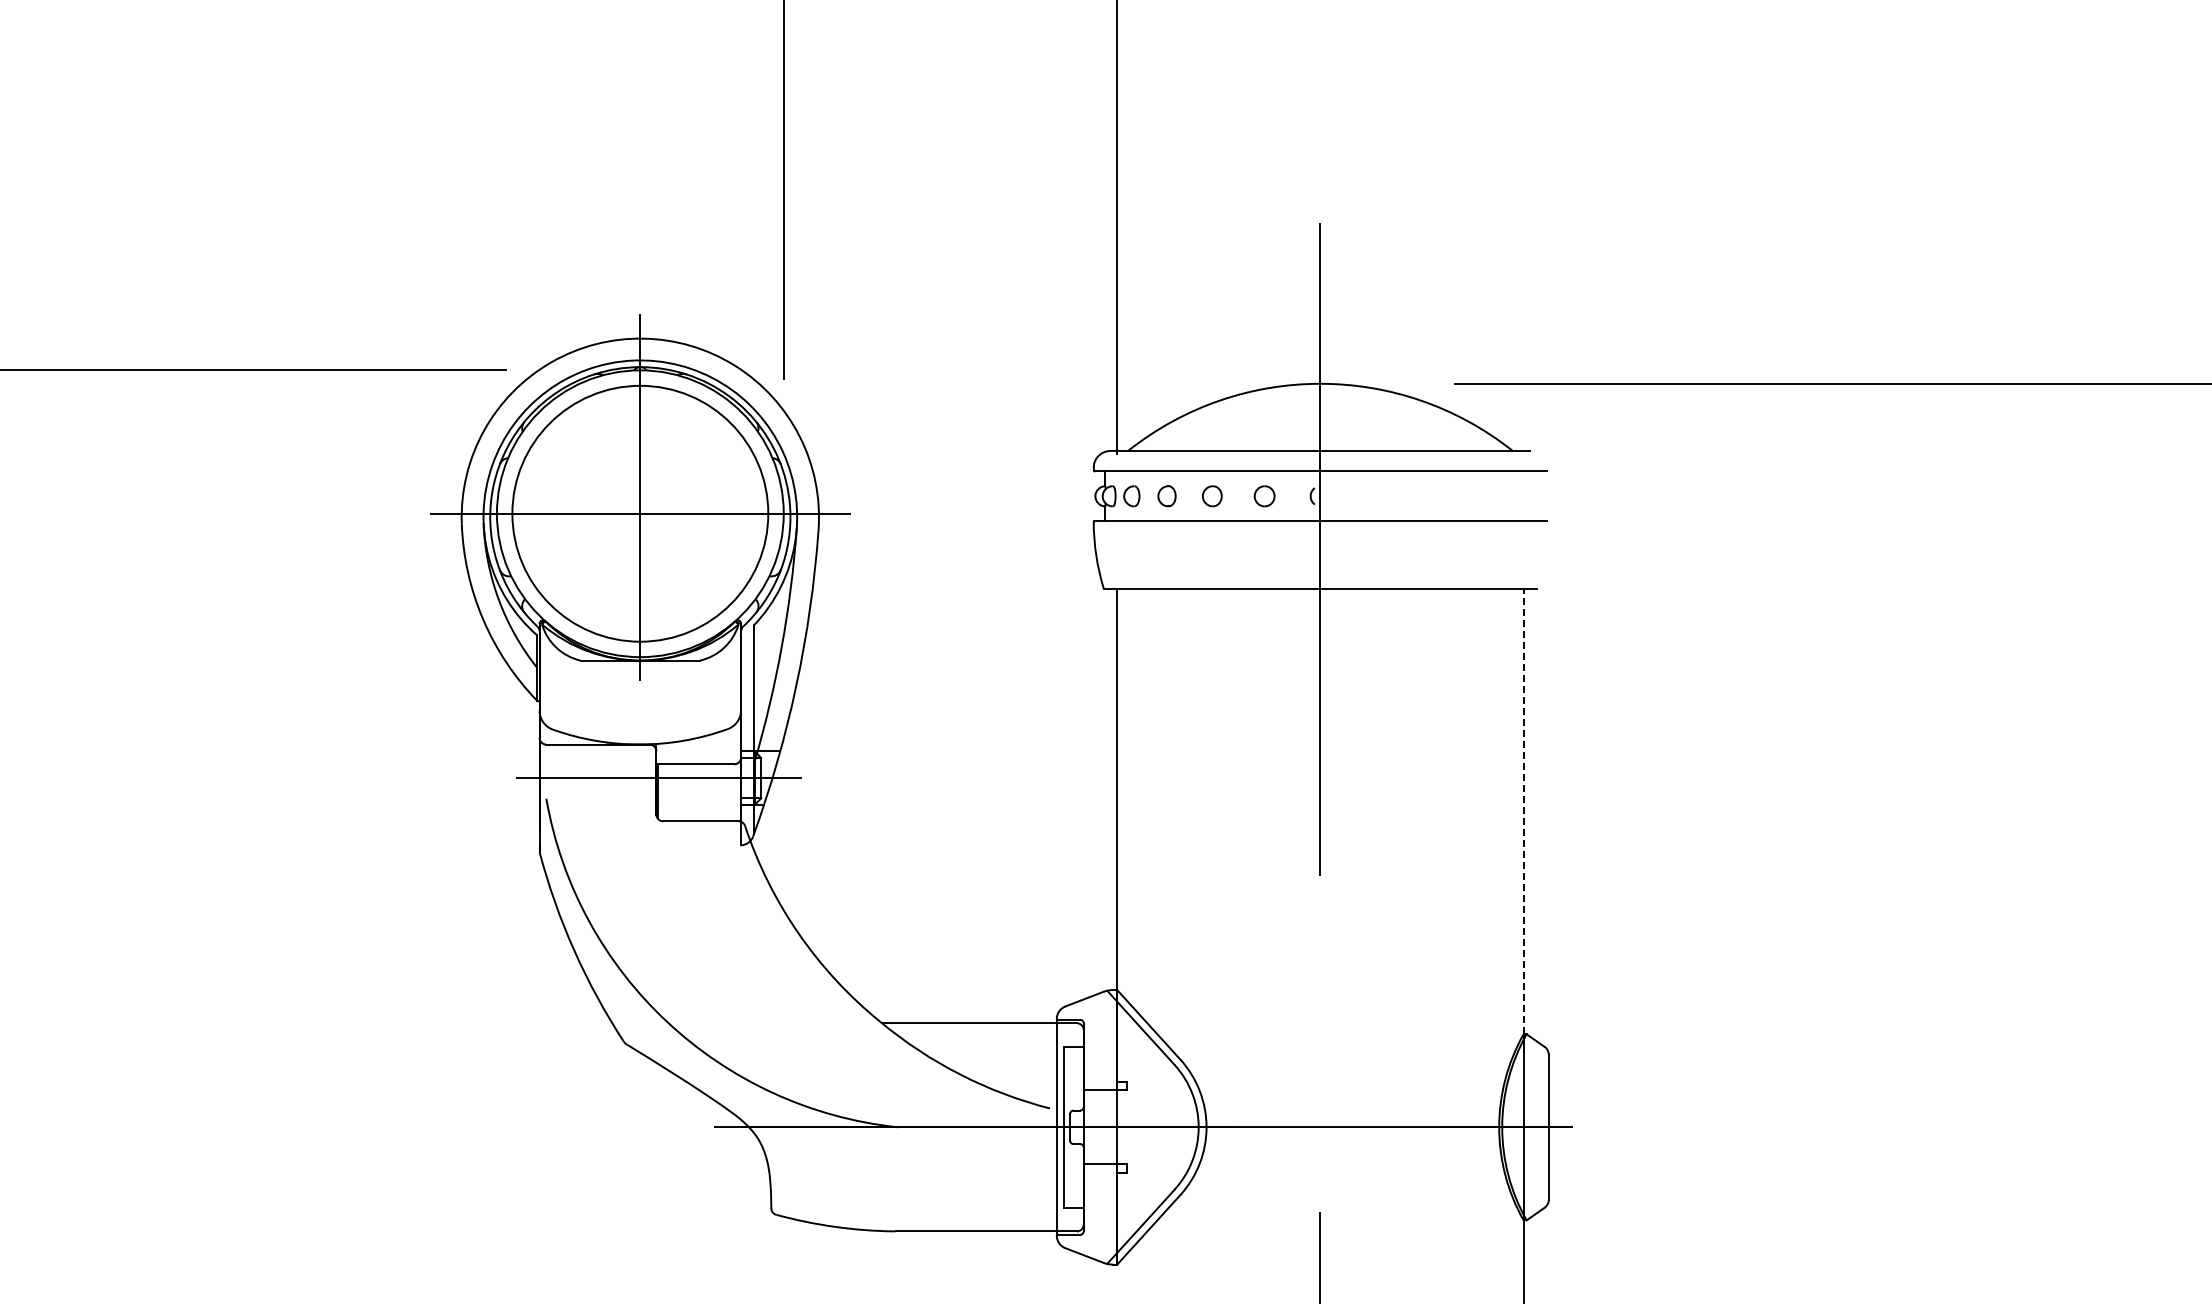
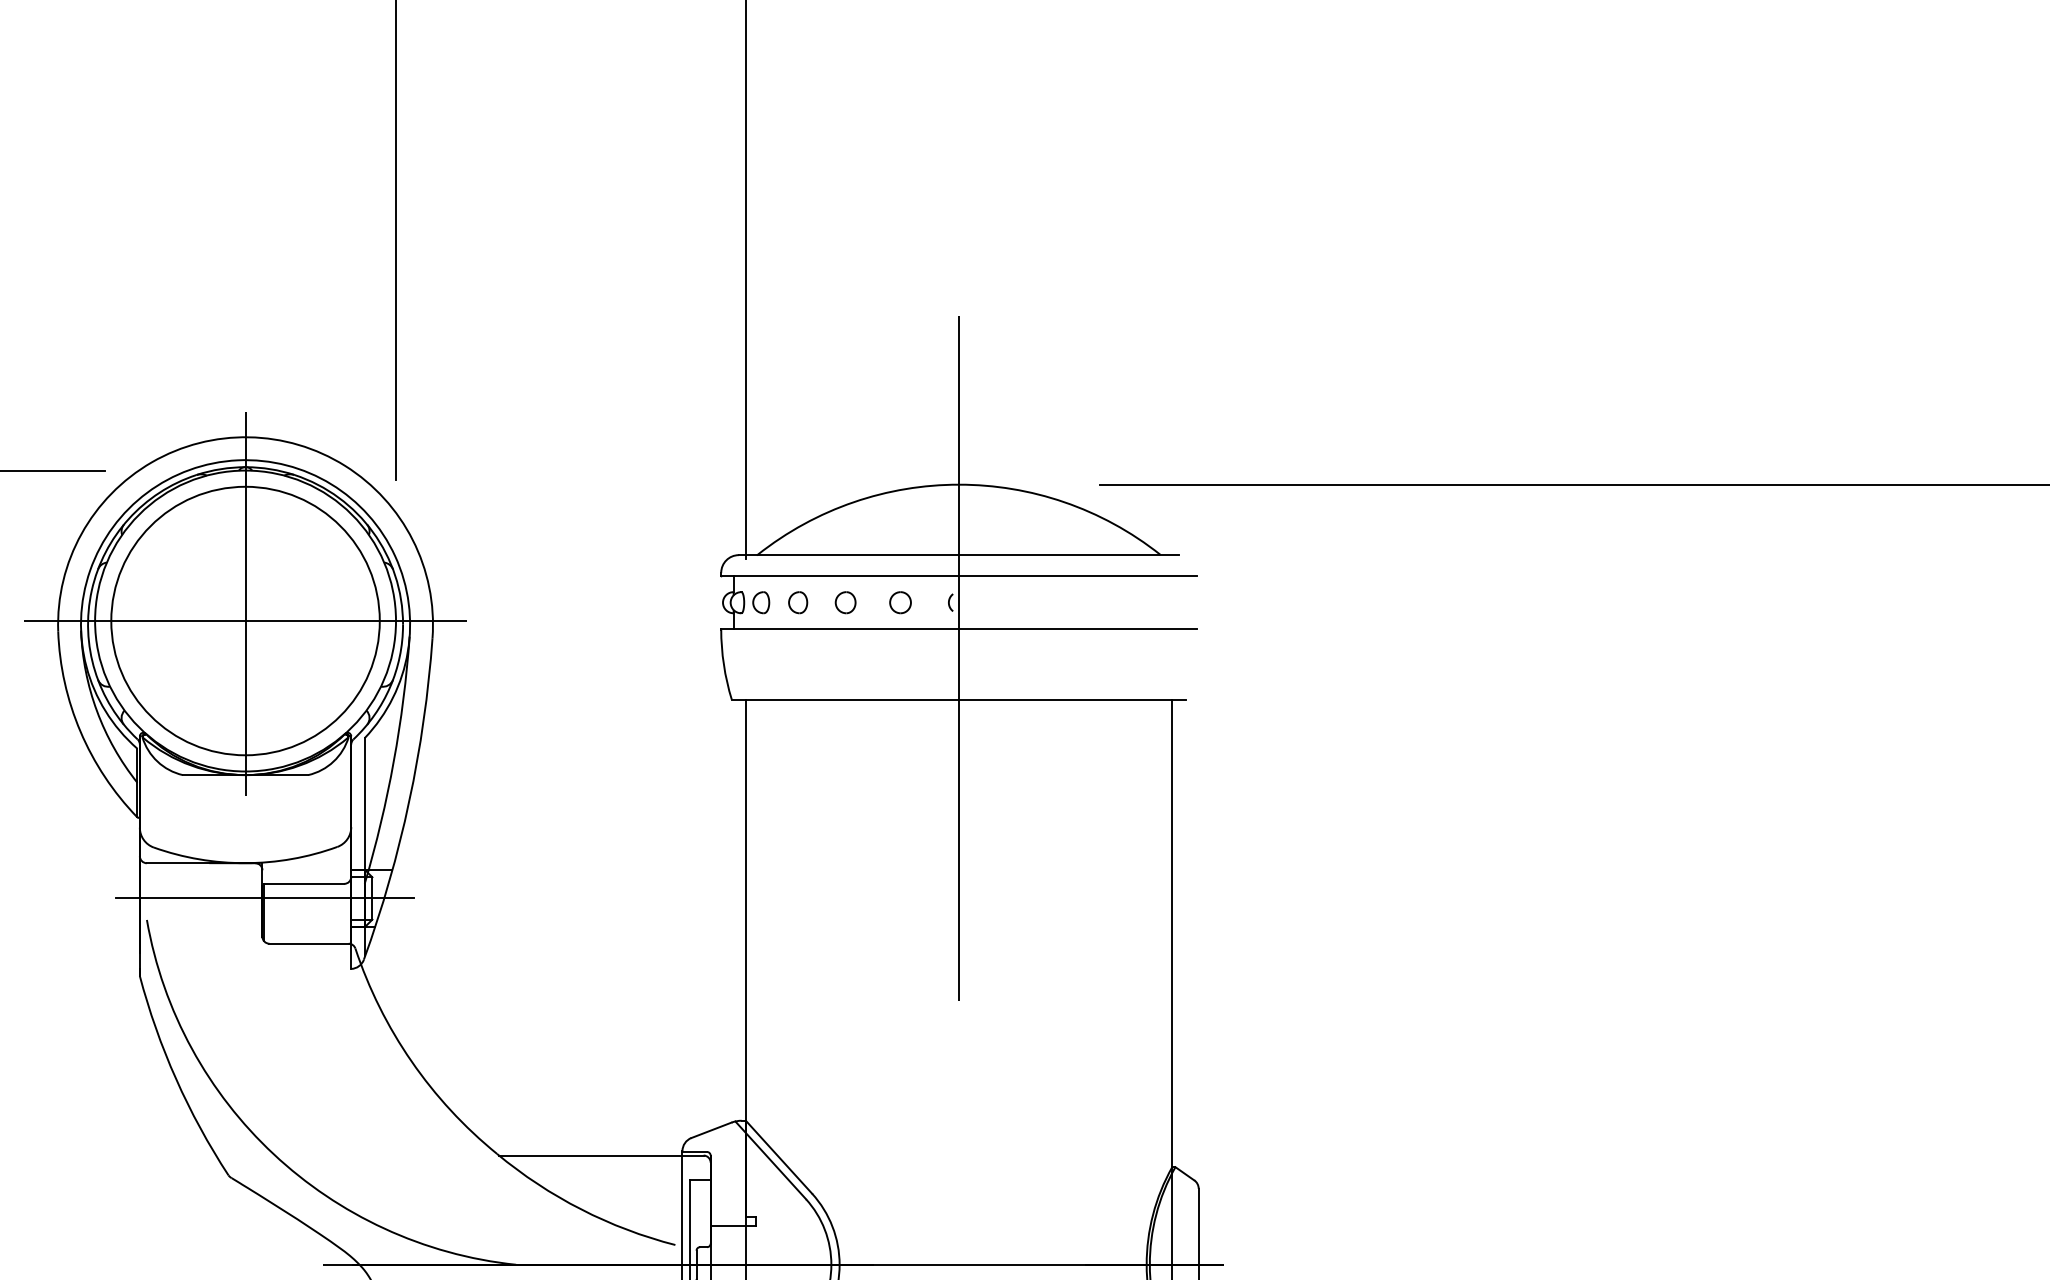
line: (1523, 811) -> (1172, 933), dashed -> solid

